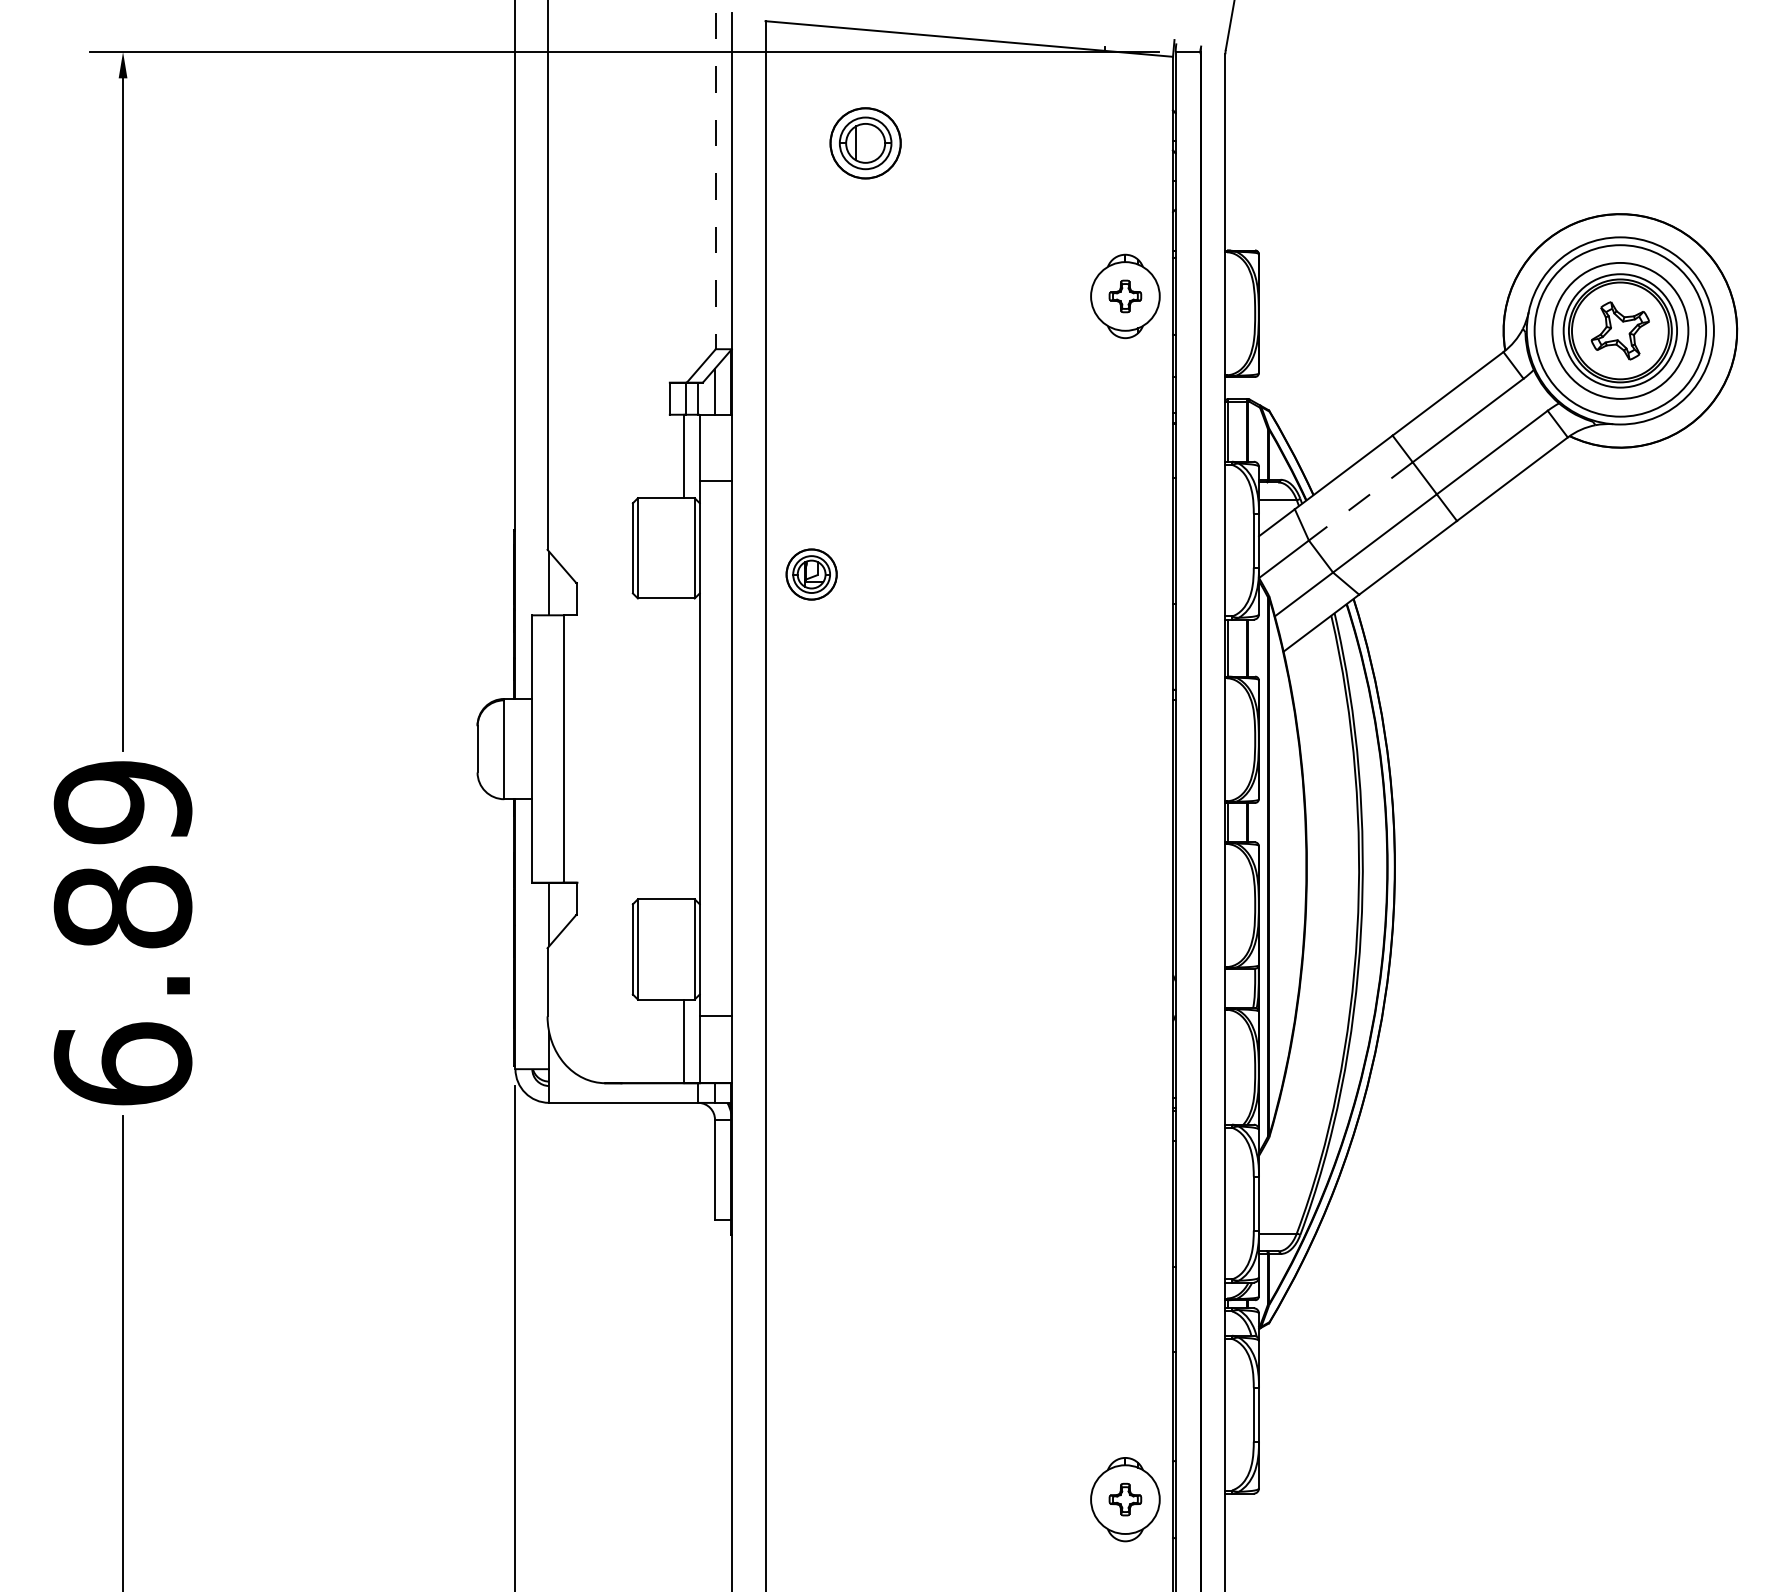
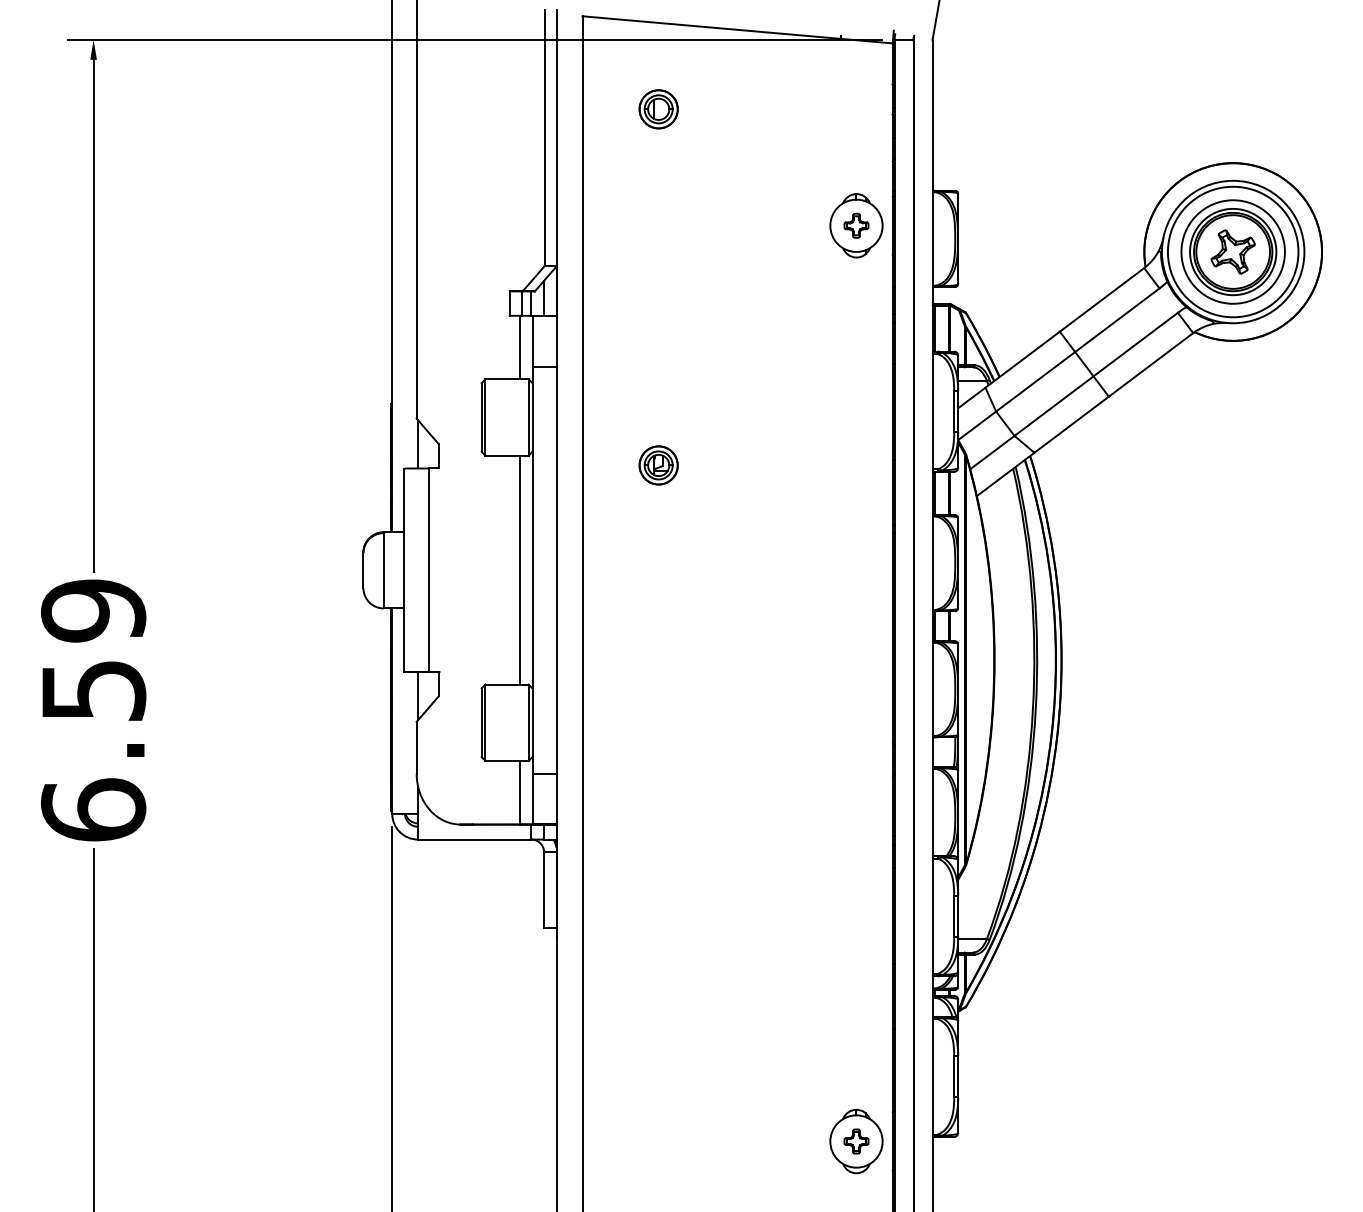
part: (865, 143) -> (658, 109), size x0.71
line: (715, 181) -> (544, 138), dashed -> solid
line: (1360, 502) -> (1035, 382), dashed -> solid
part: (811, 574) -> (658, 465), moved
line: (683, 748) -> (520, 569), added
text: (122, 907) -> (93, 690), 6.89 -> 6.59

